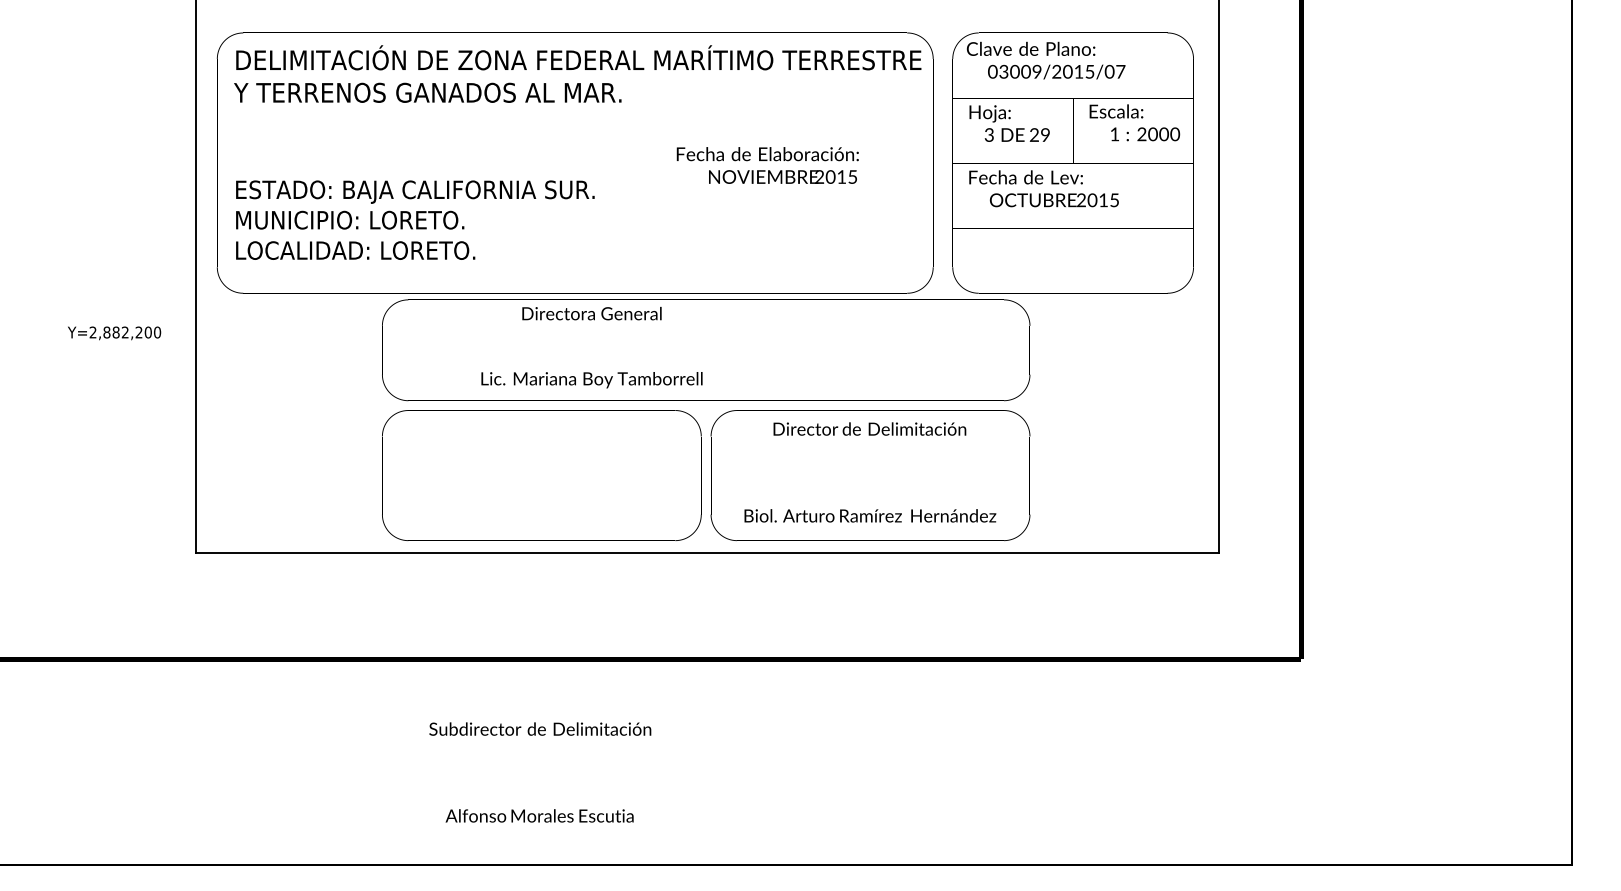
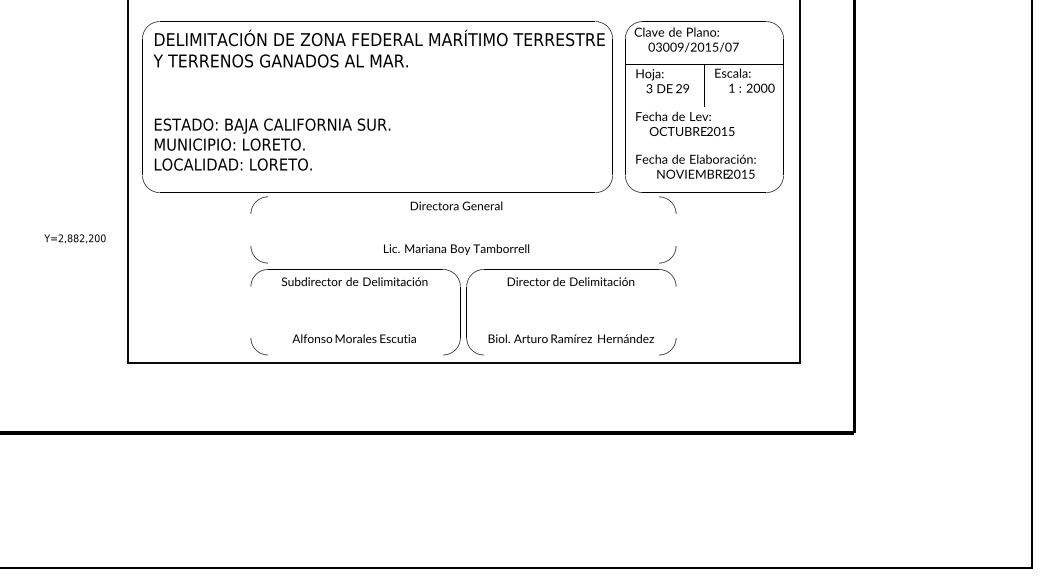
text: (767, 165) -> (695, 166), moved
text: (113, 332) -> (74, 238), moved
text: (591, 346) -> (456, 227), moved
text: (540, 771) -> (354, 309), moved

